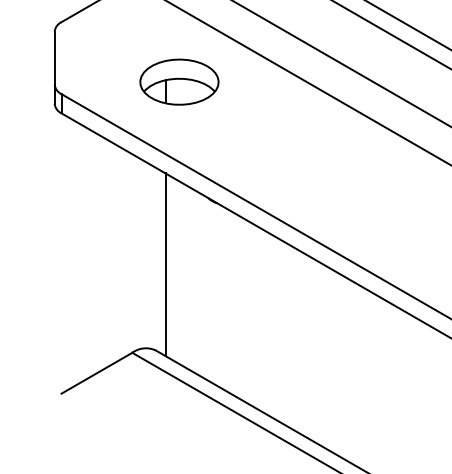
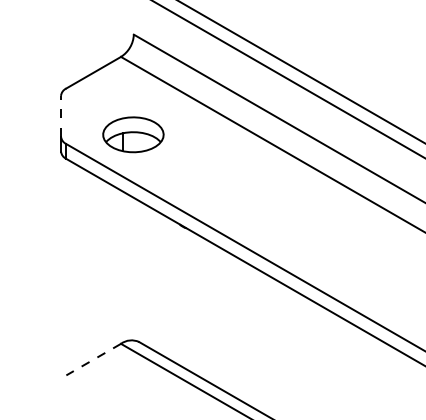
line: (55, 57) -> (61, 115), solid -> dashed
part: (179, 81) -> (133, 134), moved
line: (165, 264) -> (146, 275), removed
line: (96, 373) -> (93, 359), solid -> dashed

